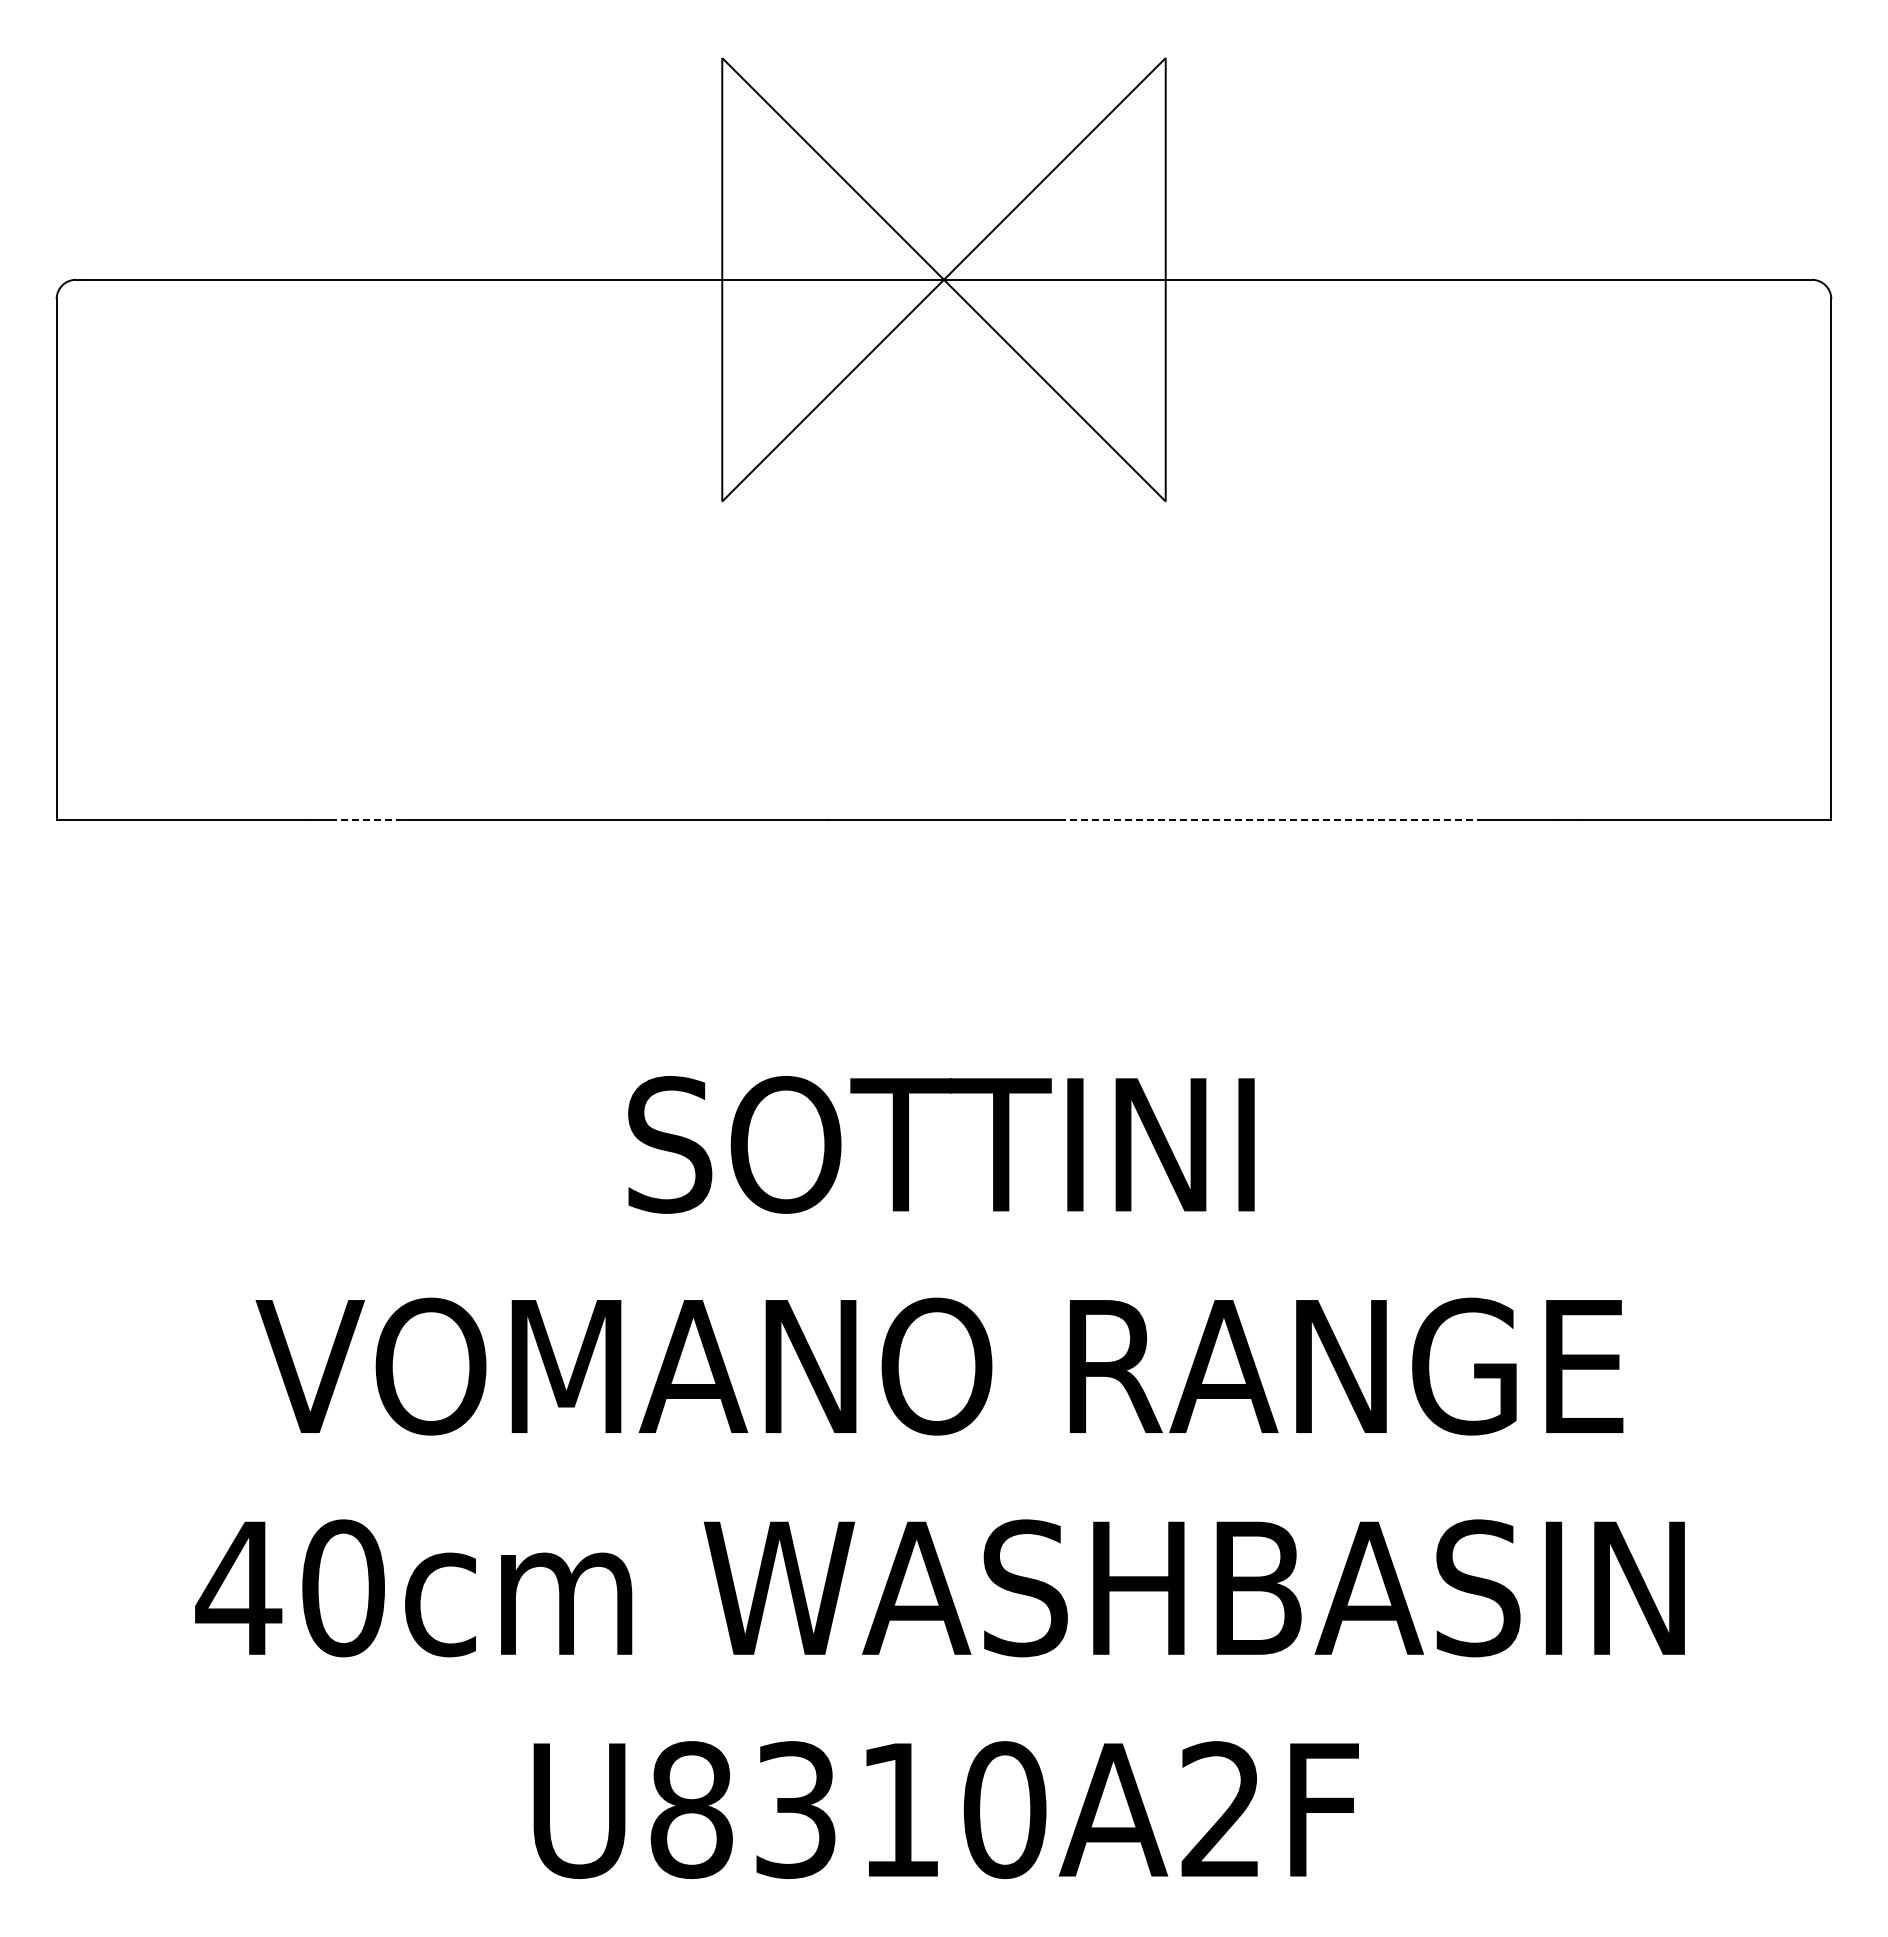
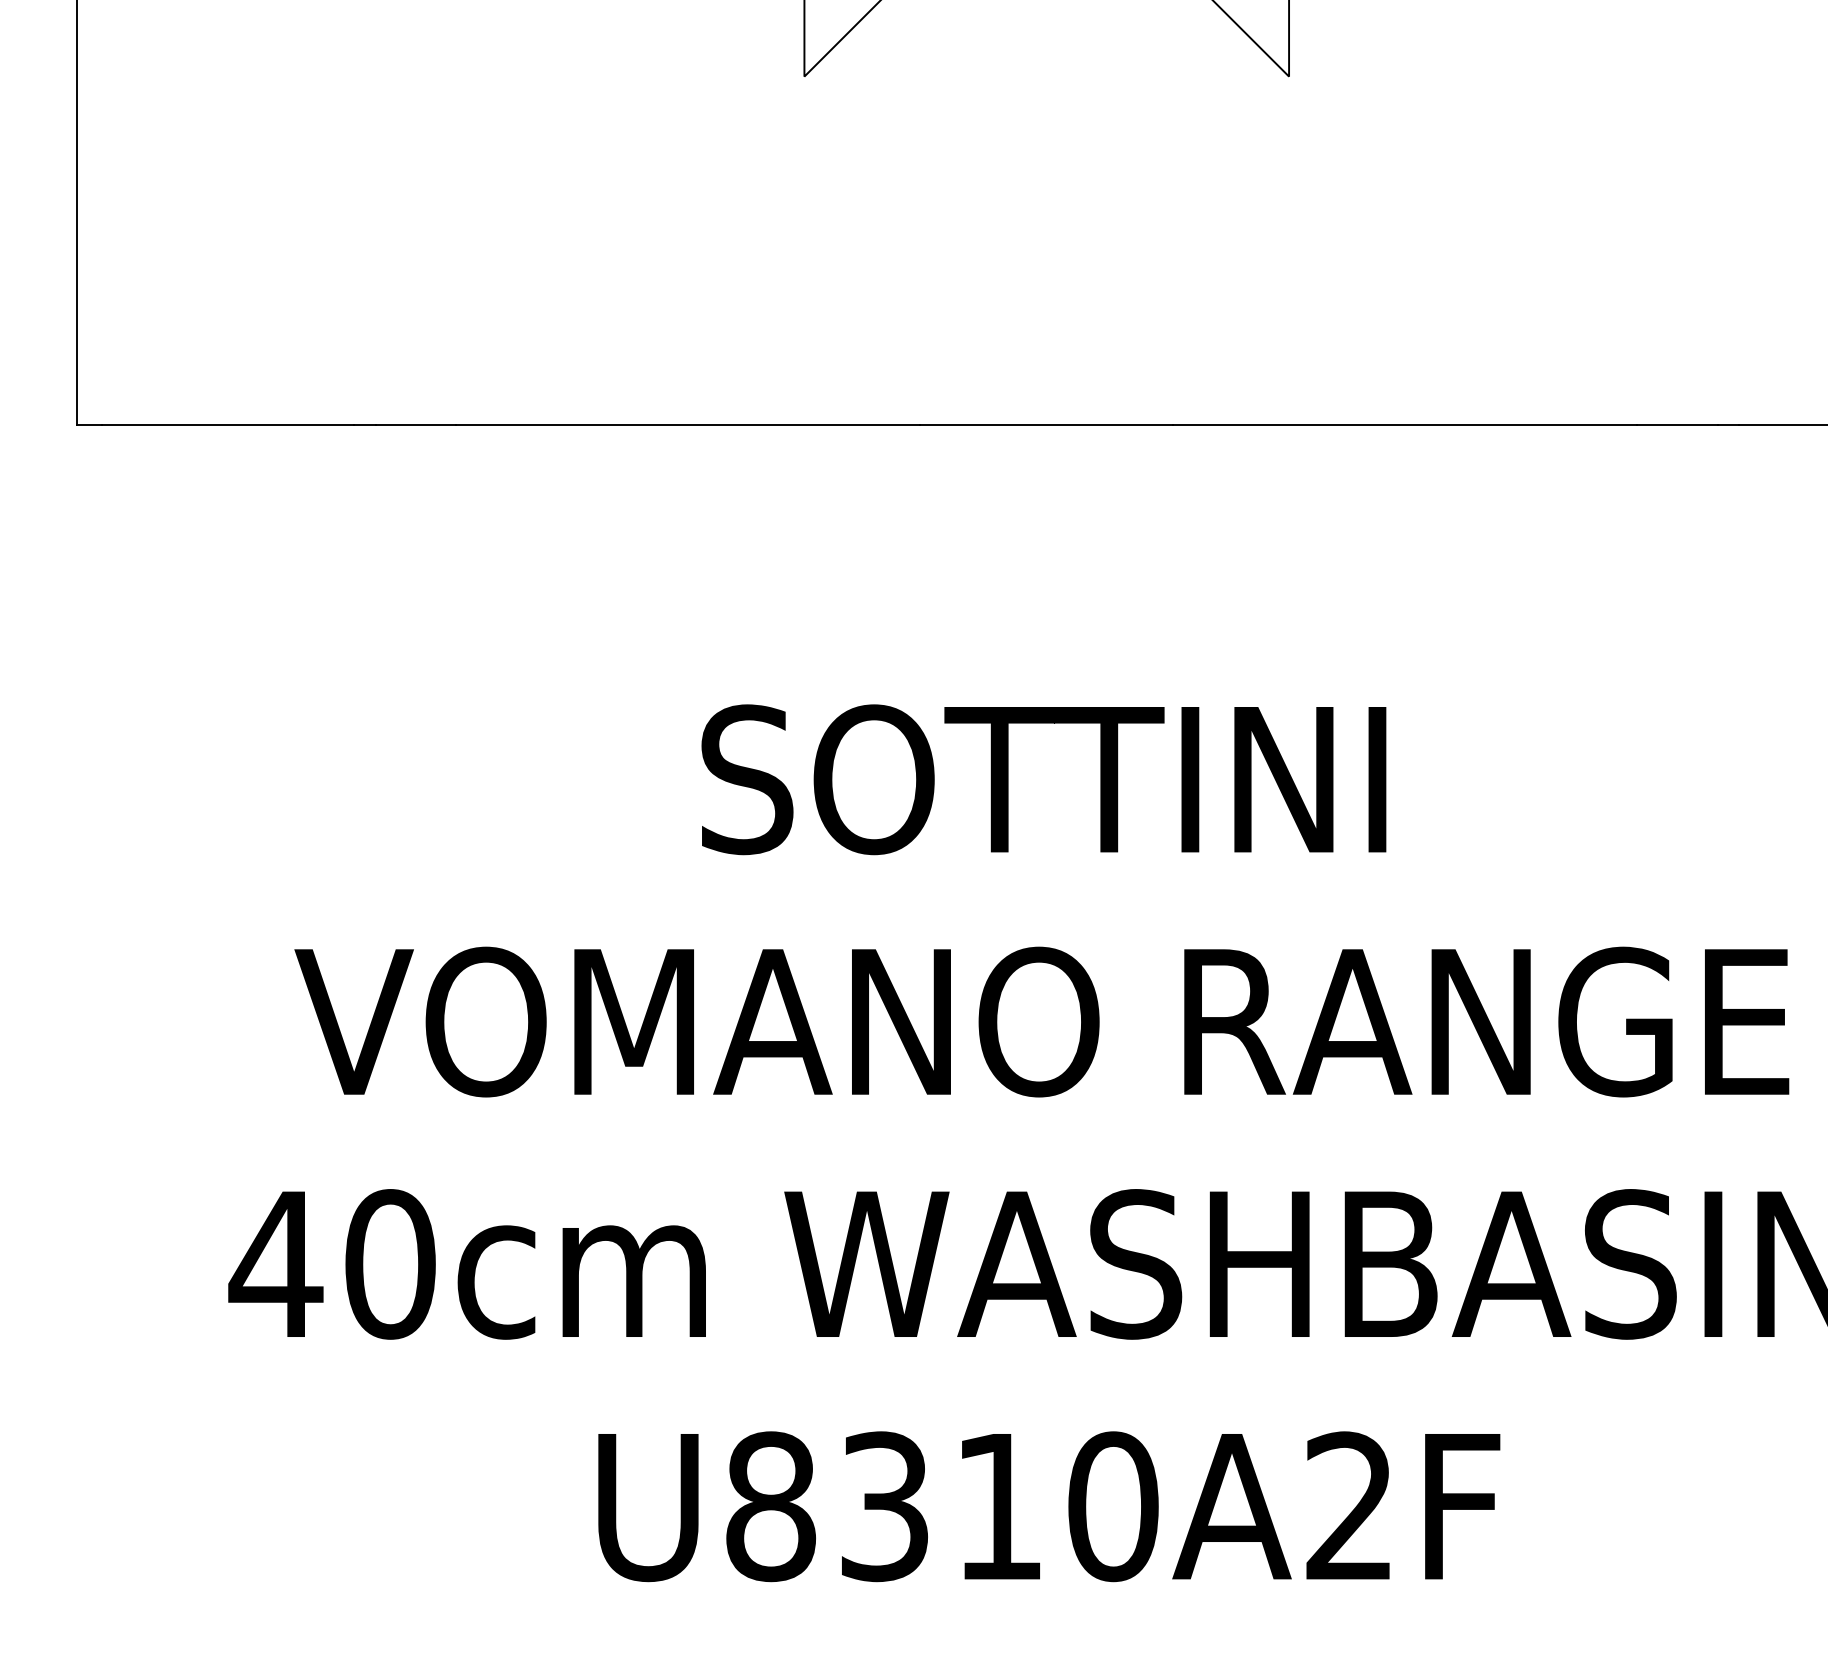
line: (367, 819) -> (416, 424), dashed -> solid
line: (1272, 819) -> (1405, 424), dashed -> solid

